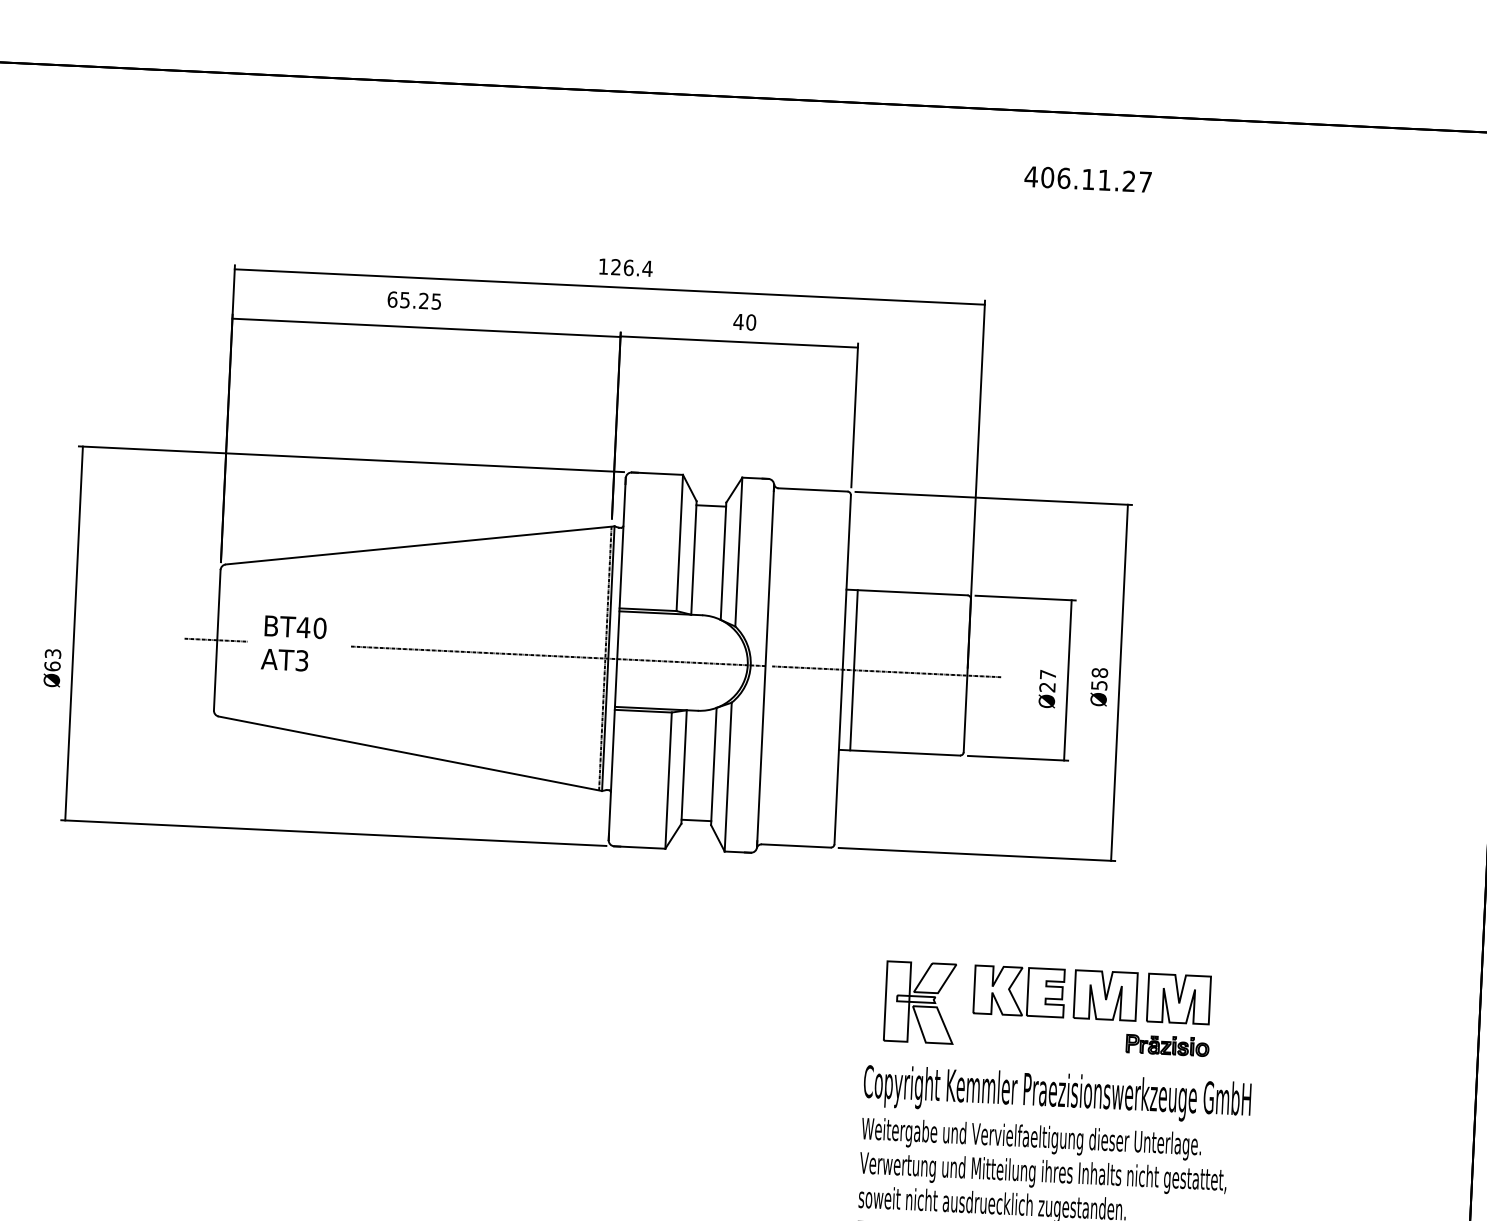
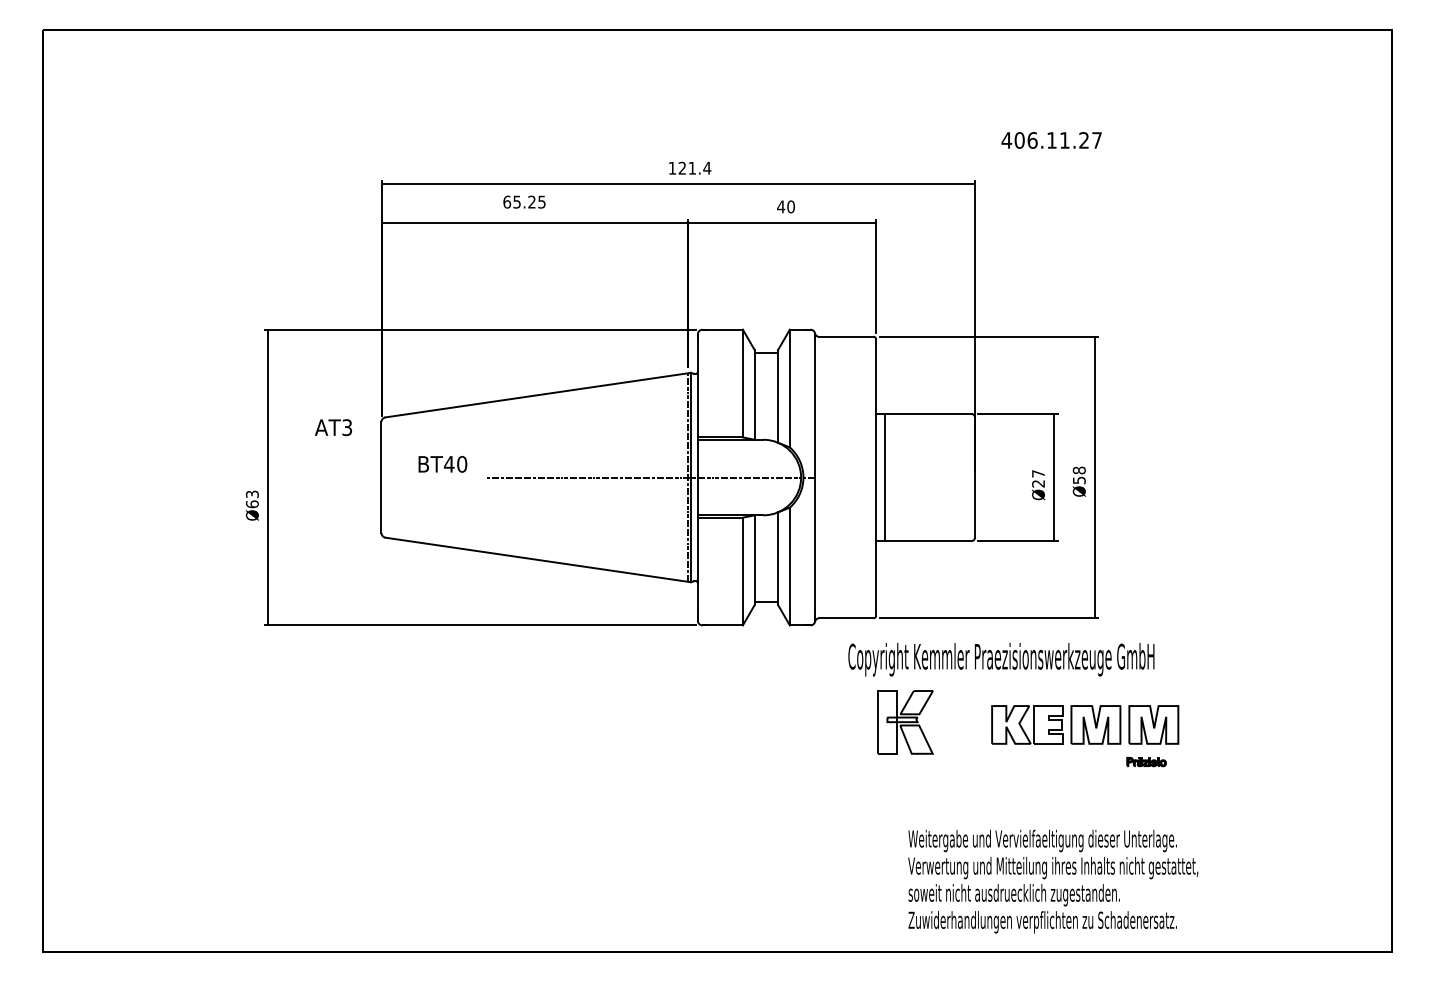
text: (1087, 179) -> (1051, 140), moved
text: (628, 266) -> (692, 167), 126.4 -> 121.4
line: (216, 640) -> (380, 477), removed
text: (284, 659) -> (333, 427), moved
line: (886, 671) -> (910, 477), removed
part: (919, 1002) -> (905, 722), moved
part: (1167, 1044) -> (1146, 761), size x0.6
text: (1057, 1094) -> (1001, 659), moved

